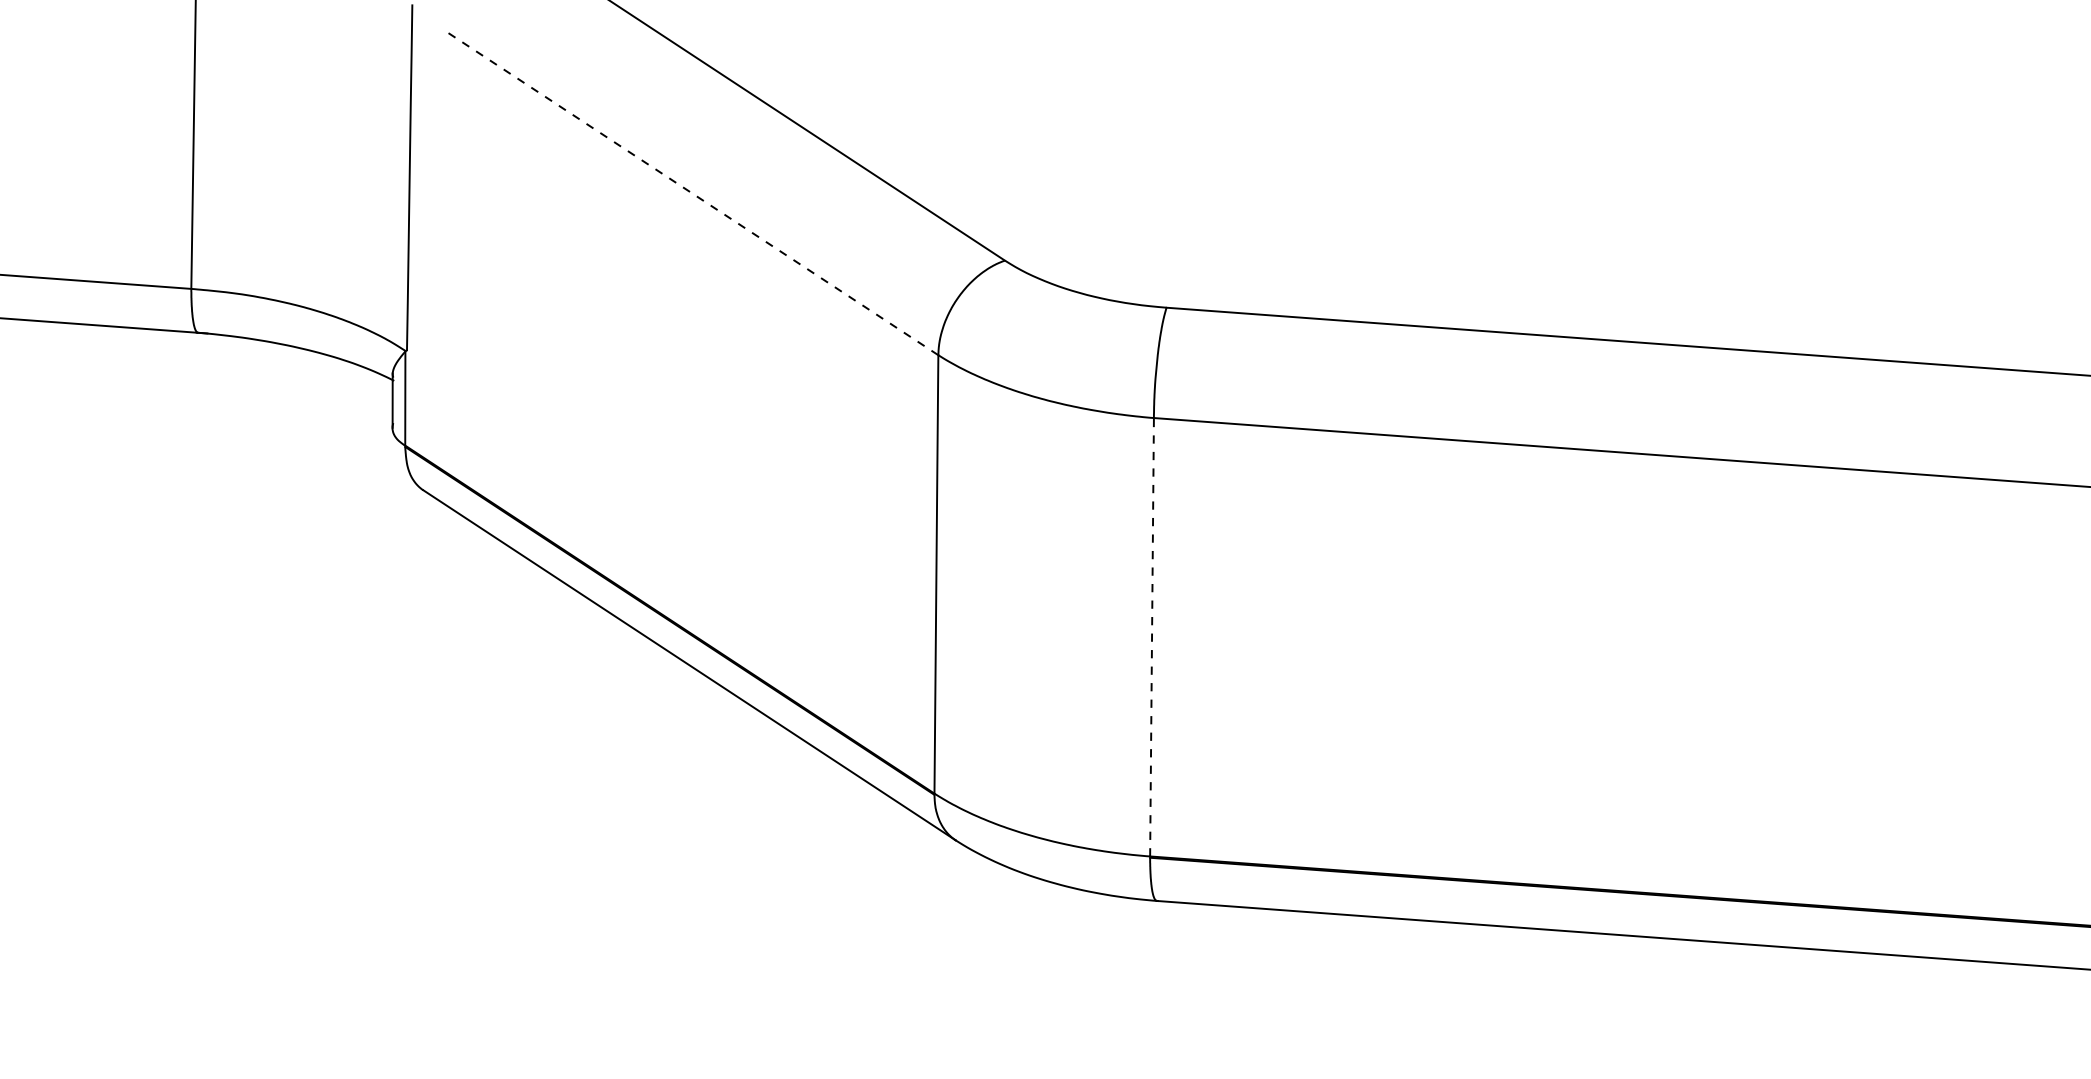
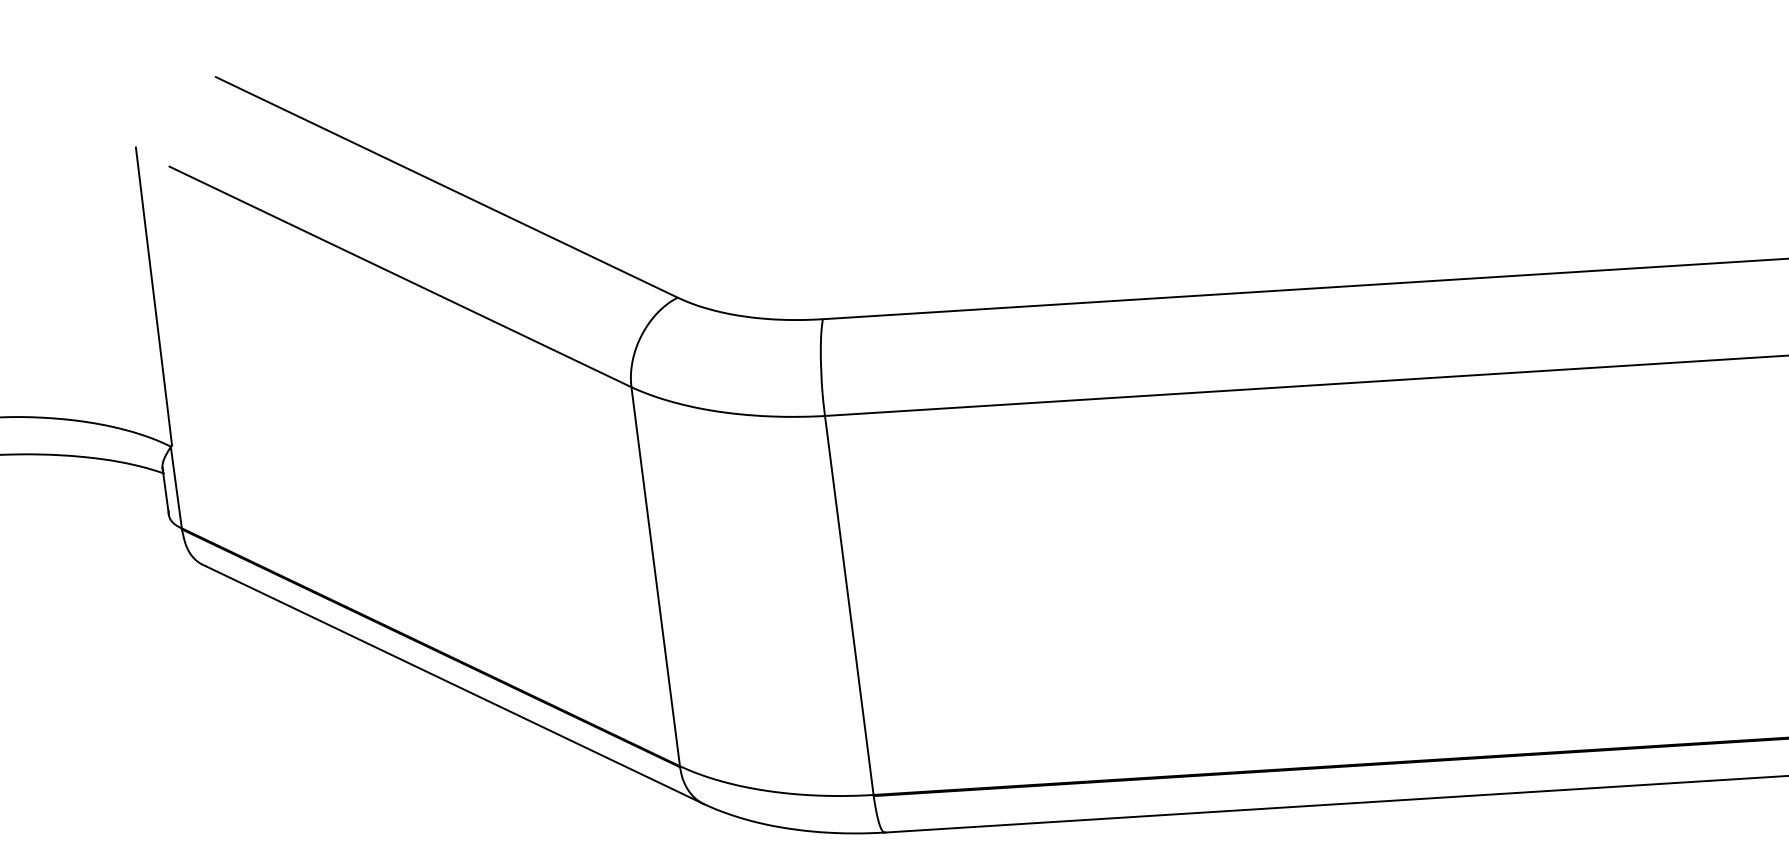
line: (692, 193) -> (400, 276), dashed -> solid
line: (1152, 636) -> (849, 604), dashed -> solid

